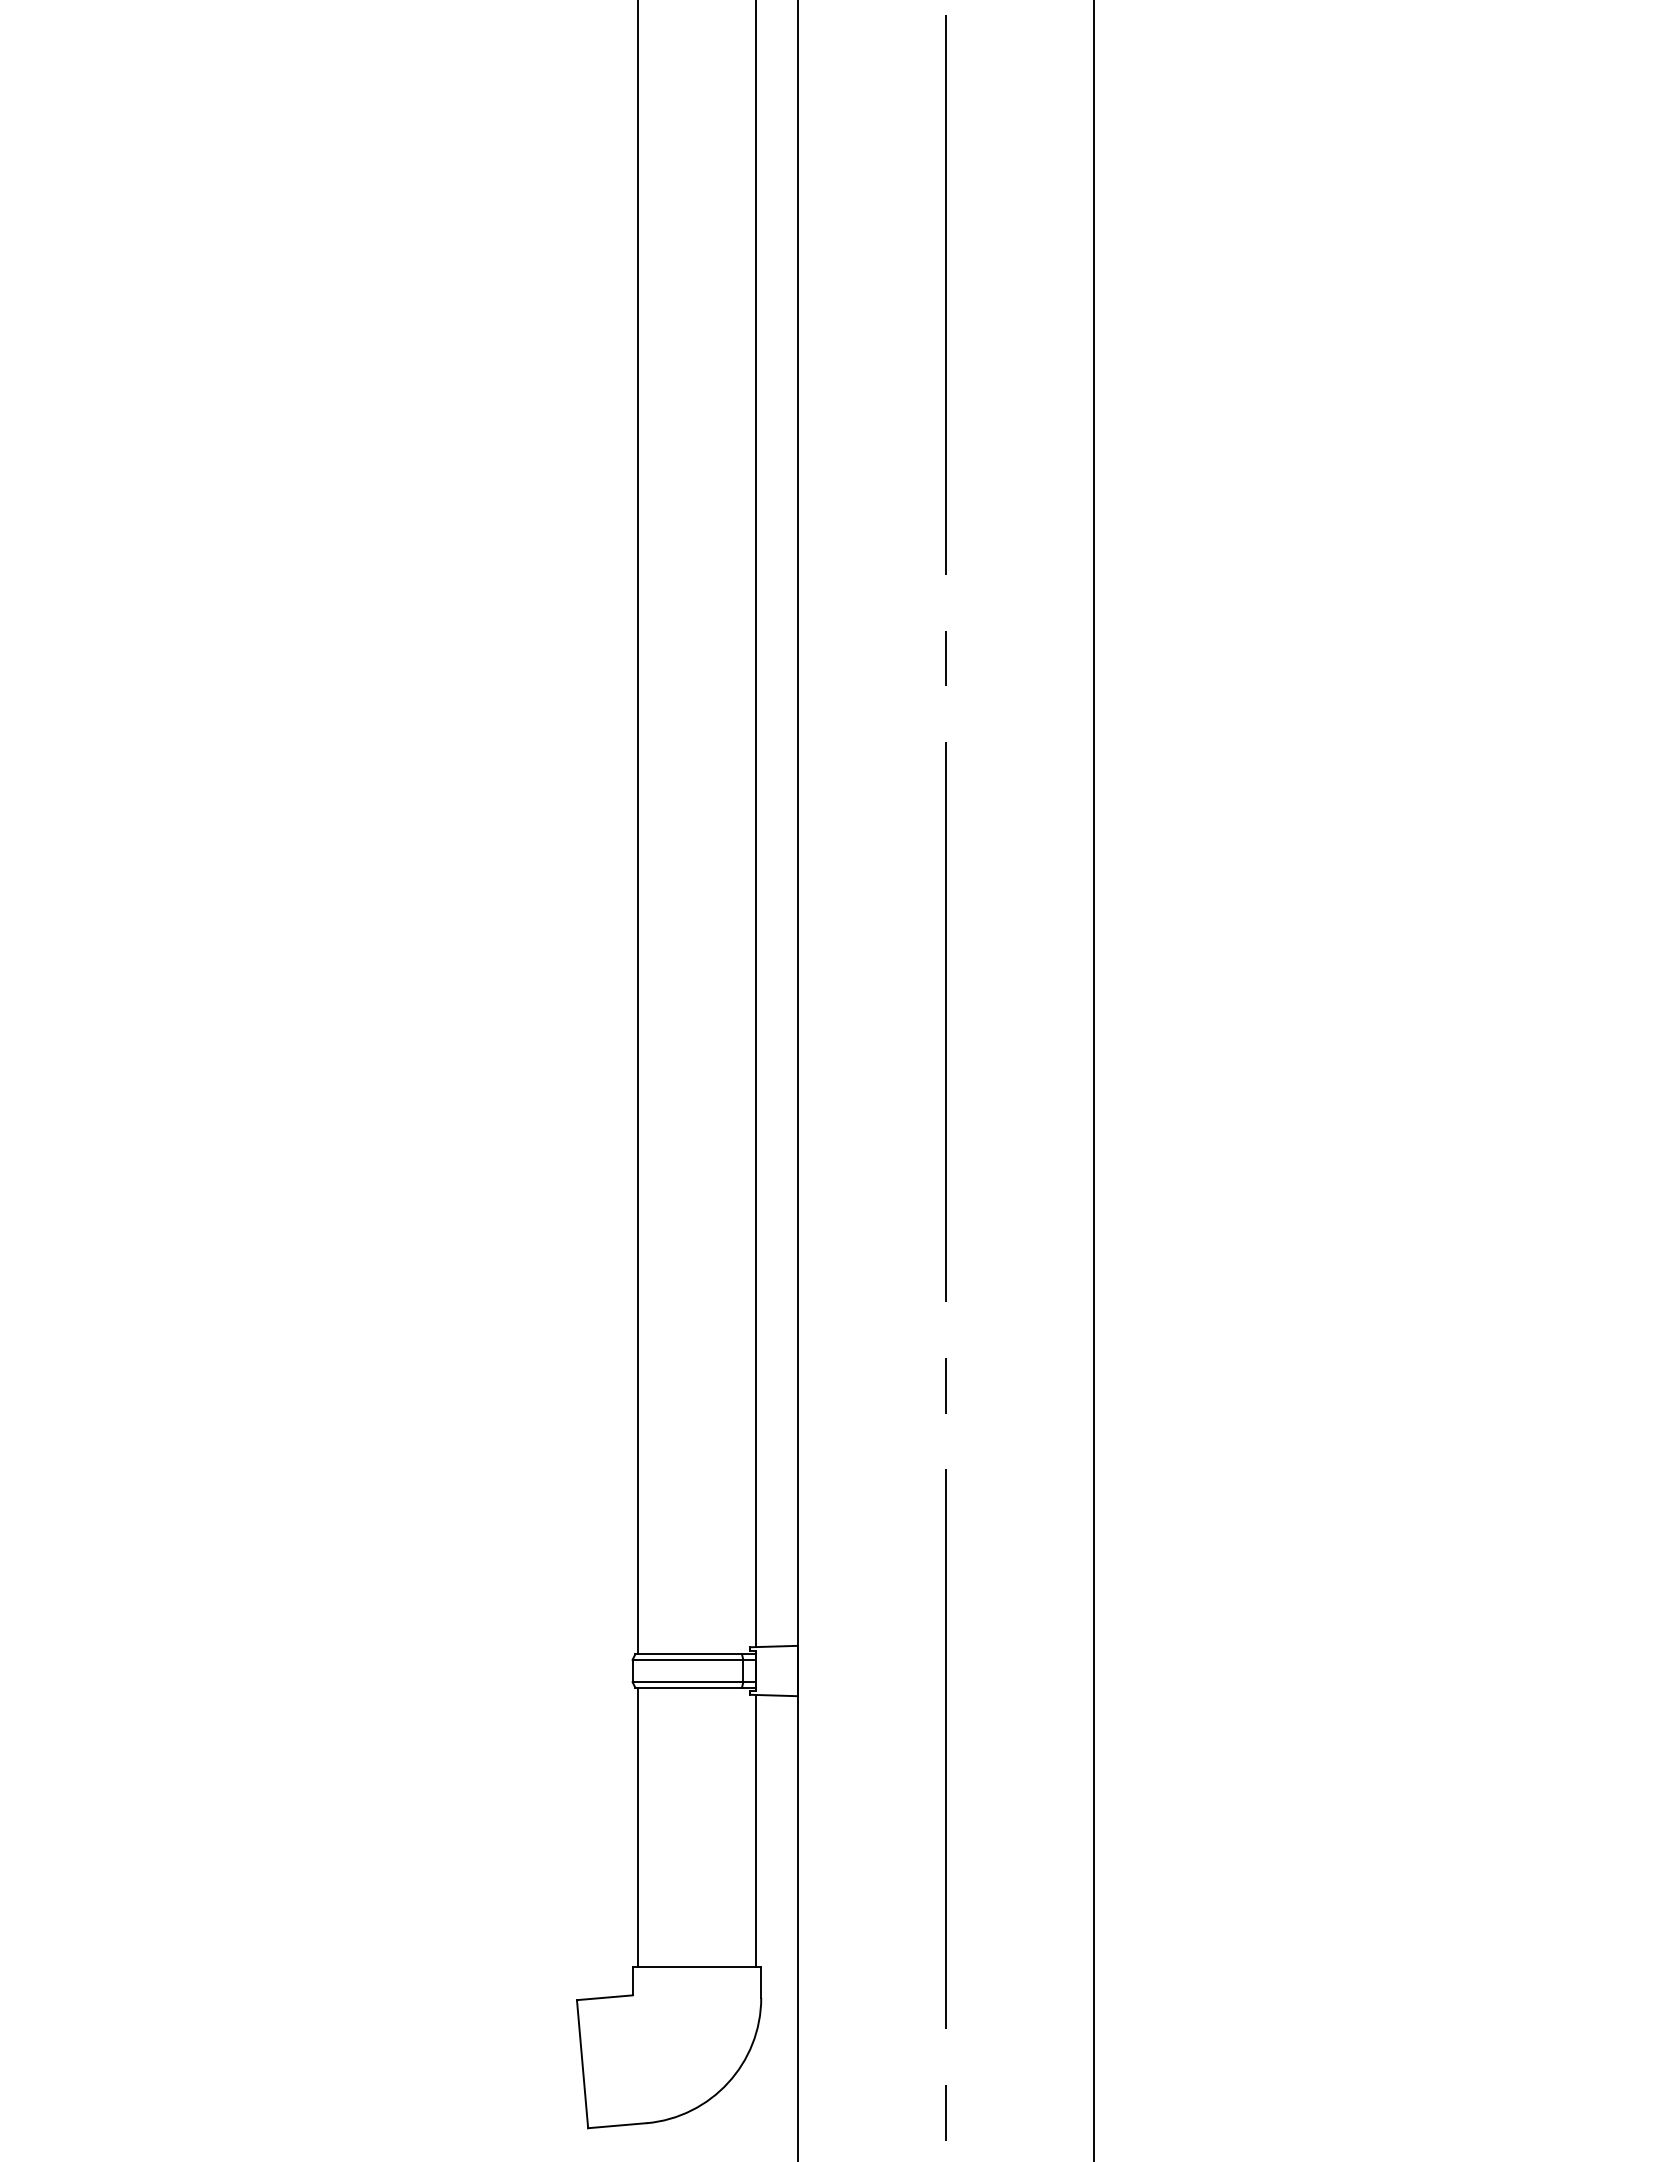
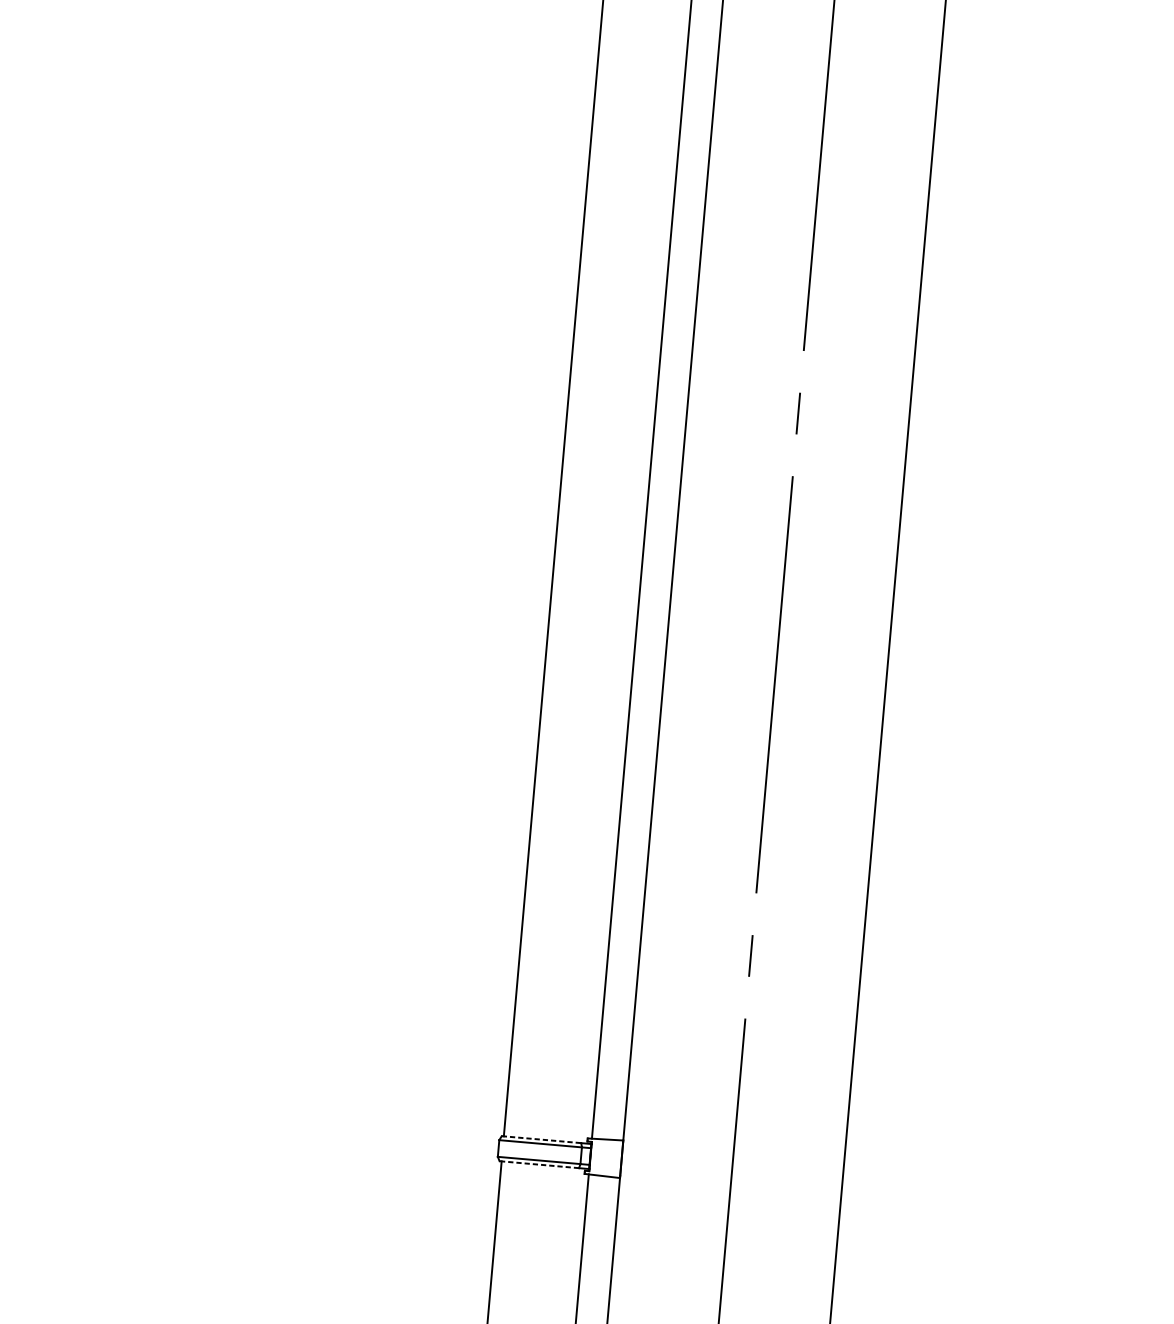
line: (689, 1654) -> (542, 1139), solid -> dashed
line: (688, 1687) -> (539, 1164), solid -> dashed

